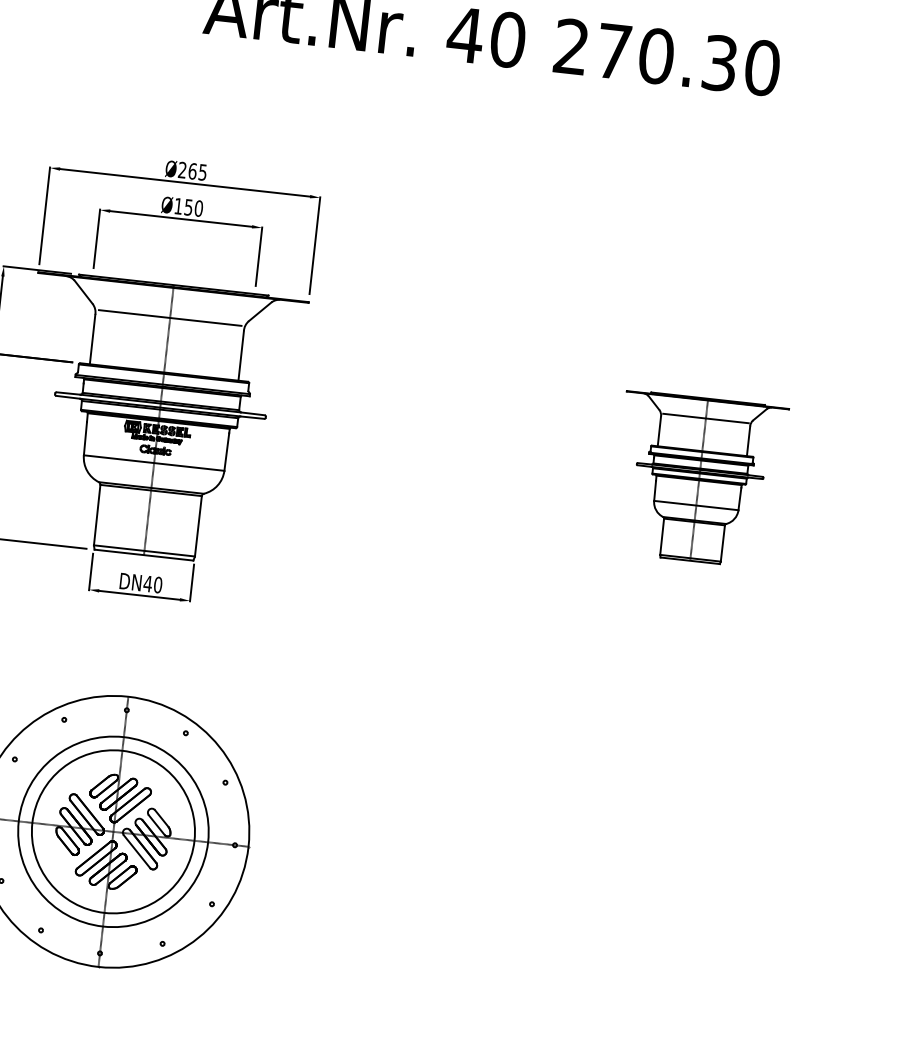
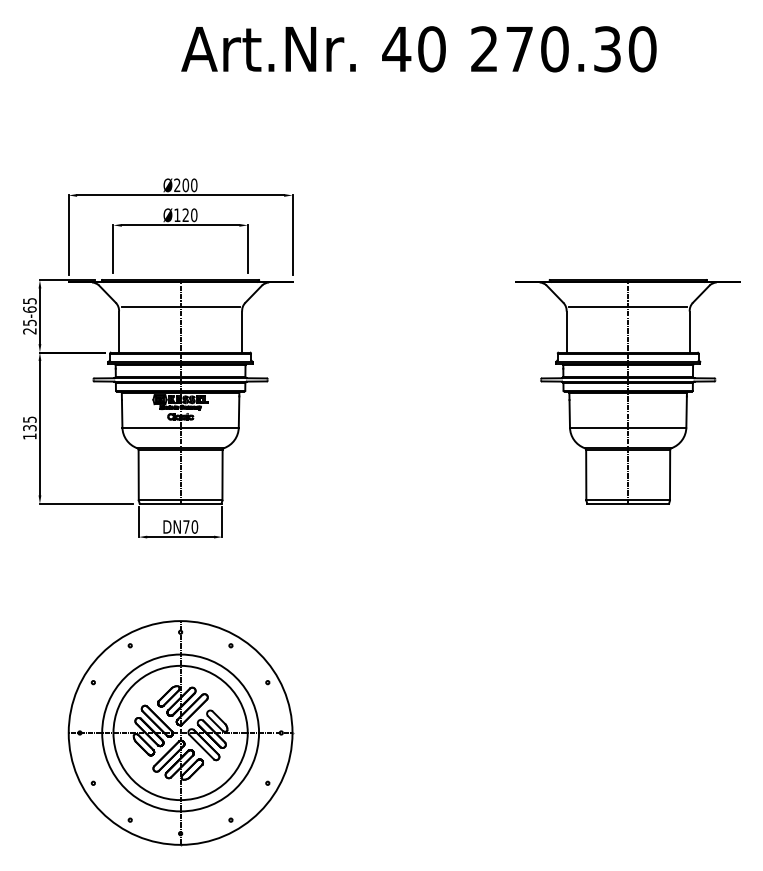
text: (197, 172) -> (189, 185), Ø265 -> Ø200
text: (188, 207) -> (185, 215), Ø150 -> Ø120
part: (698, 479) -> (627, 391), size x1.67
text: (148, 583) -> (186, 526), DN40 -> DN70

